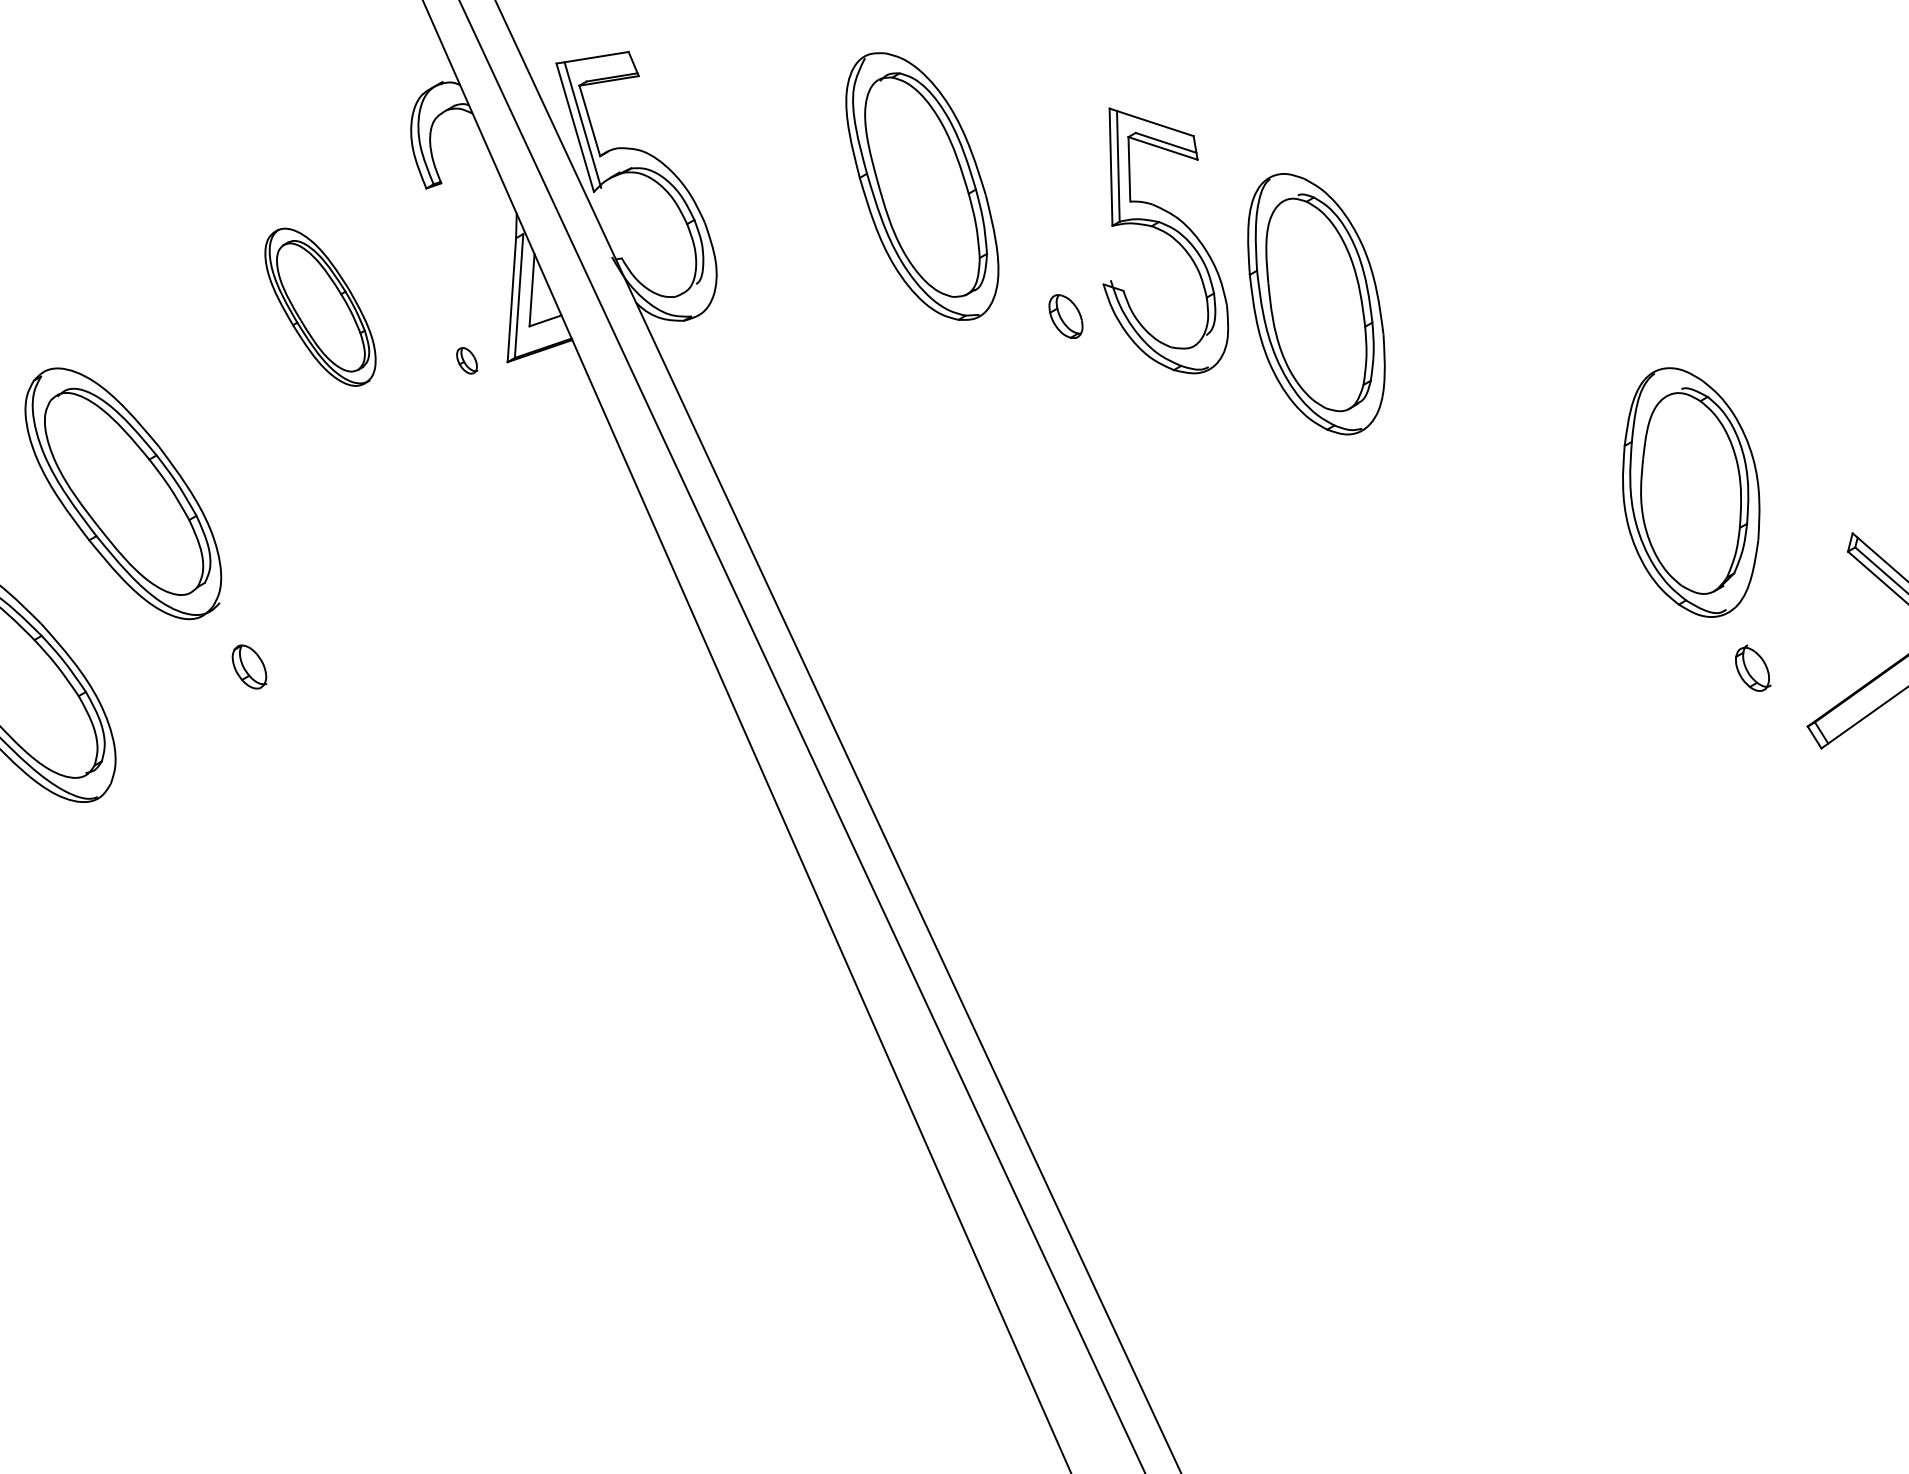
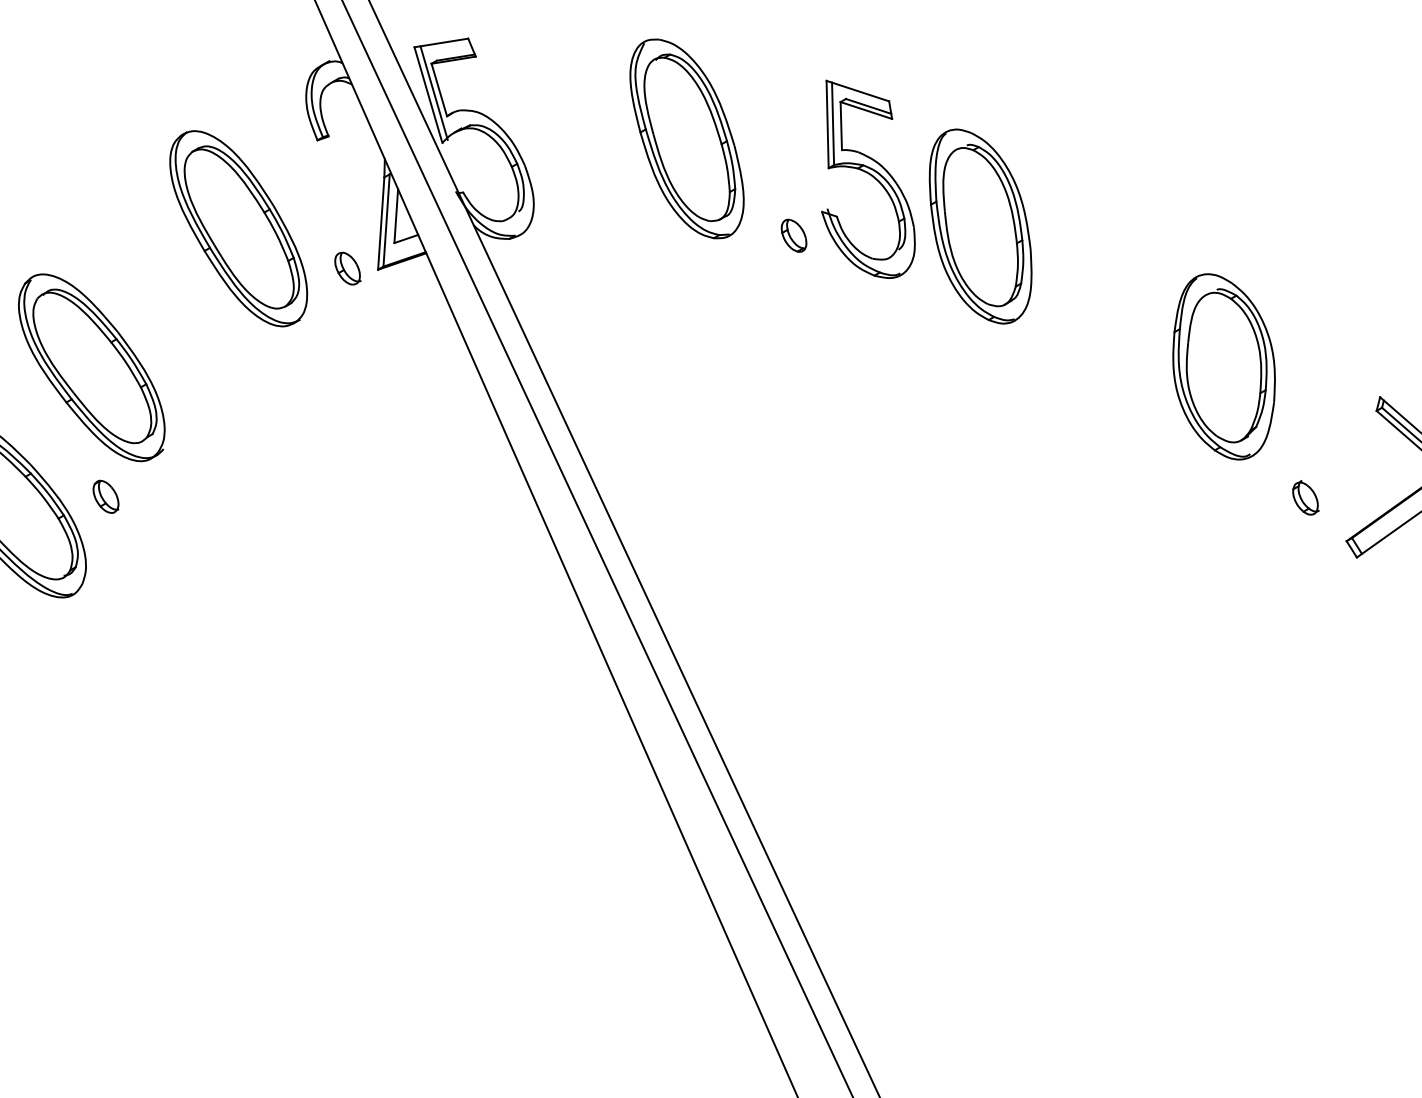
part: (320, 307) -> (238, 229), size x1.67
part: (467, 360) -> (348, 268), size x1.67
part: (1691, 492) -> (1224, 366), moved
part: (249, 666) -> (106, 496), moved

